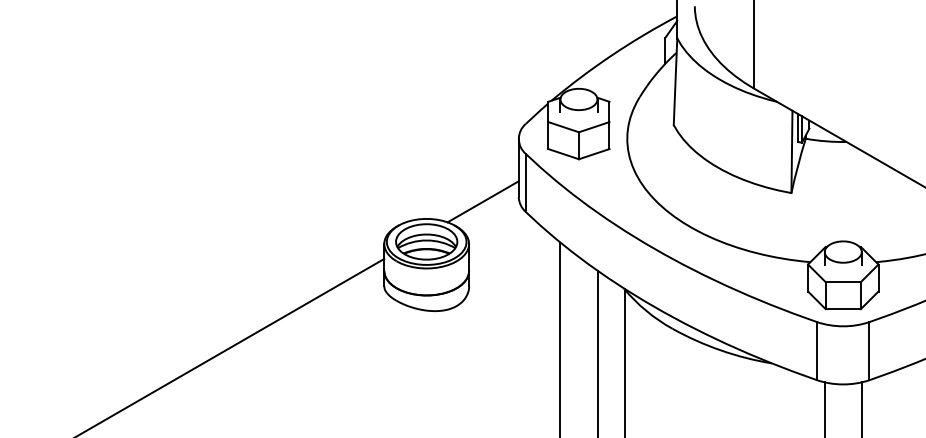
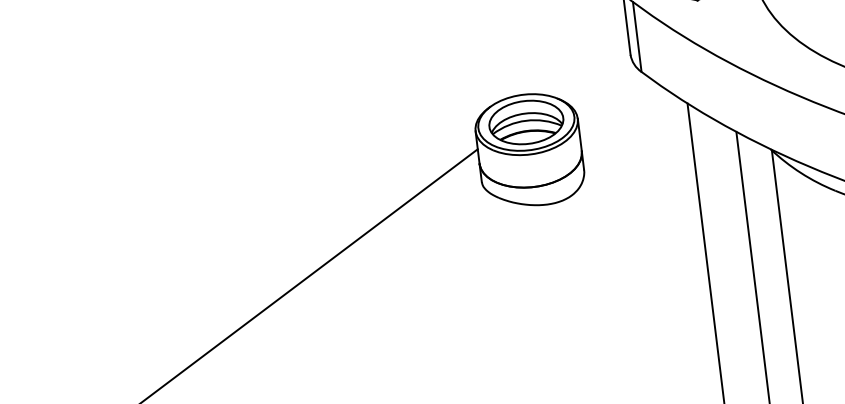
line: (482, 201) -> (587, 65), removed

